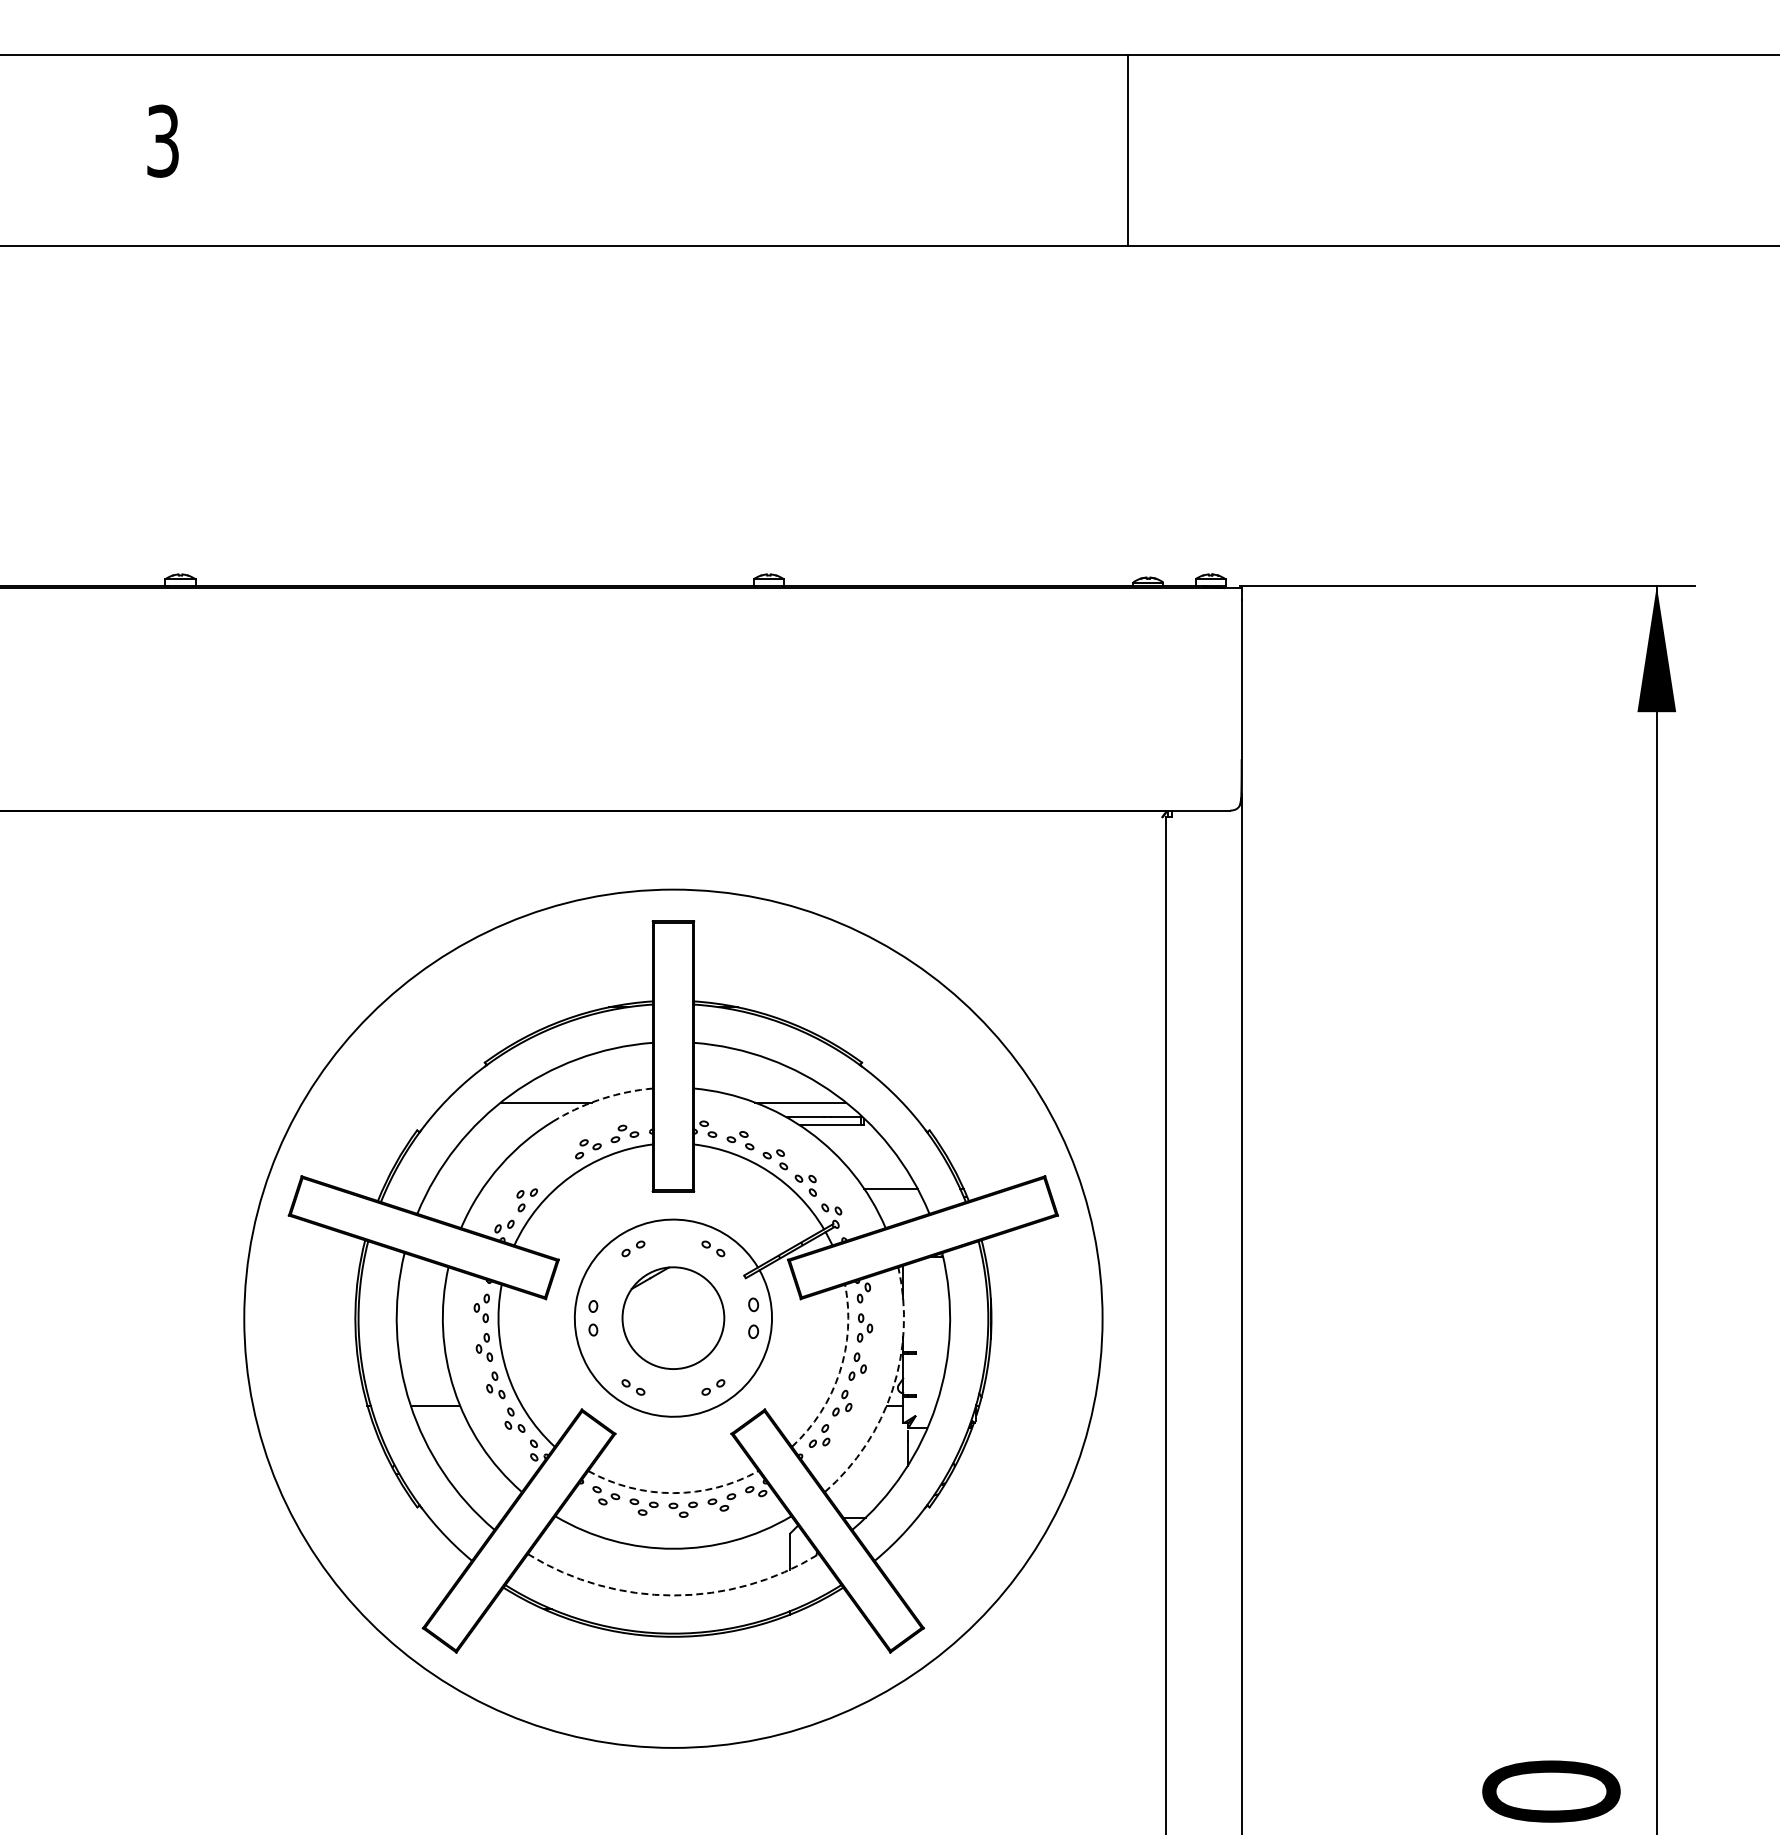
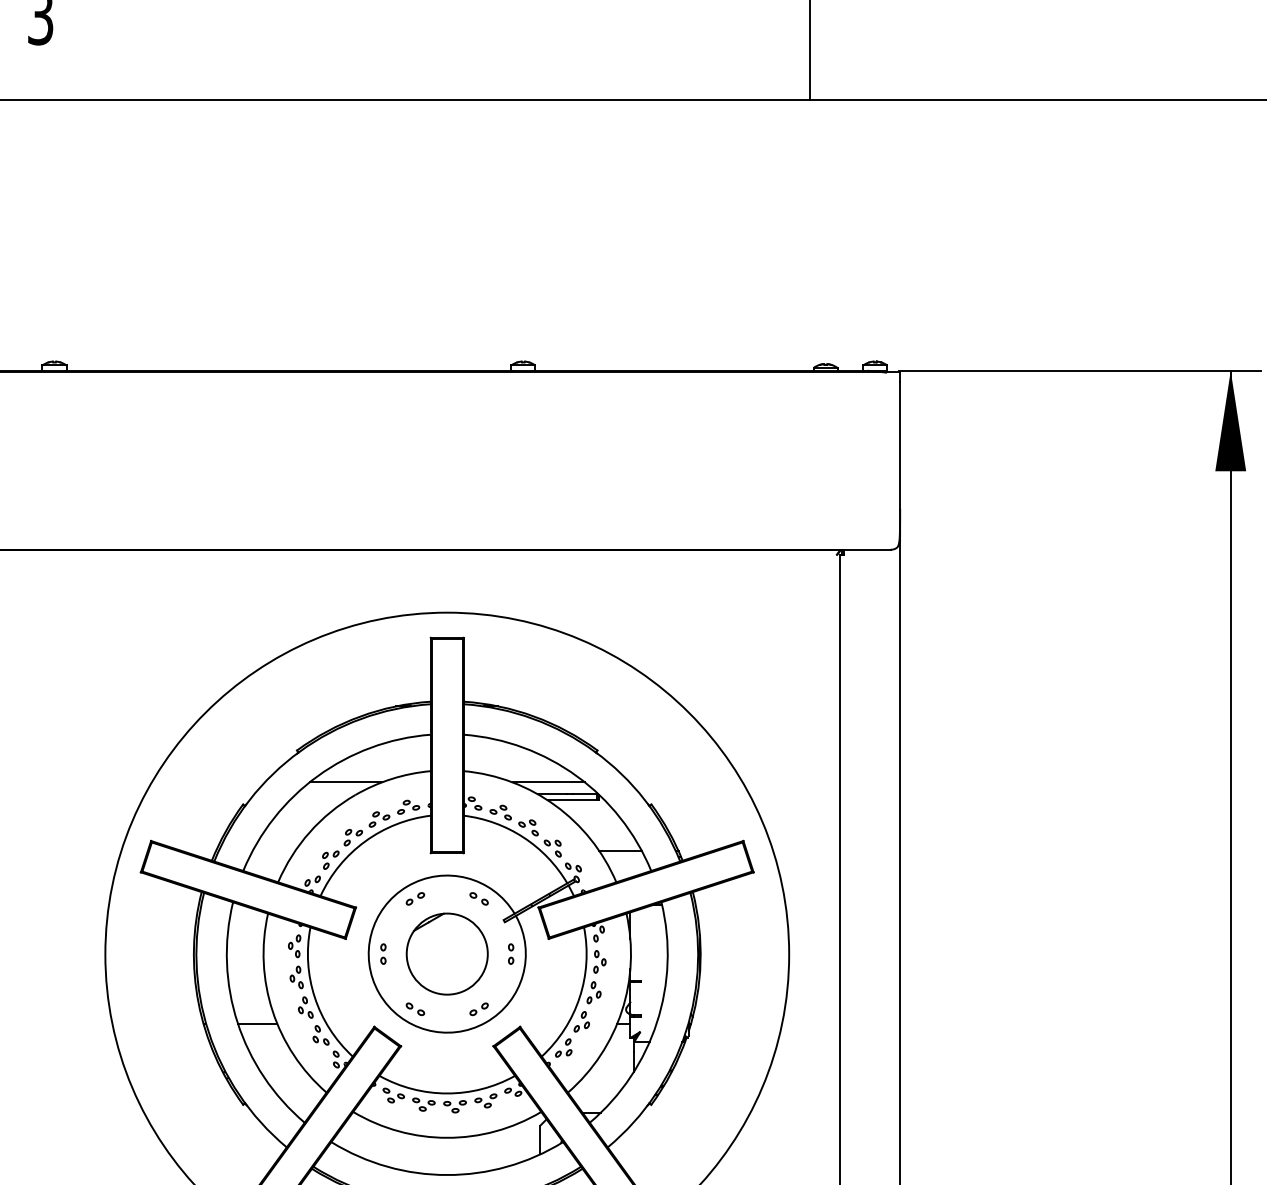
arc: (603, 1098) -> (391, 779), dashed -> solid
part: (555, 1171) -> (353, 837), added
part: (592, 1317) -> (382, 953), size x0.71
part: (753, 1317) -> (511, 953), size x0.62
arc: (839, 1372) -> (579, 997), dashed -> solid
arc: (892, 1389) -> (621, 1010), dashed -> solid
arc: (673, 1493) -> (447, 1093), dashed -> solid
arc: (673, 1595) -> (447, 1175), dashed -> solid

